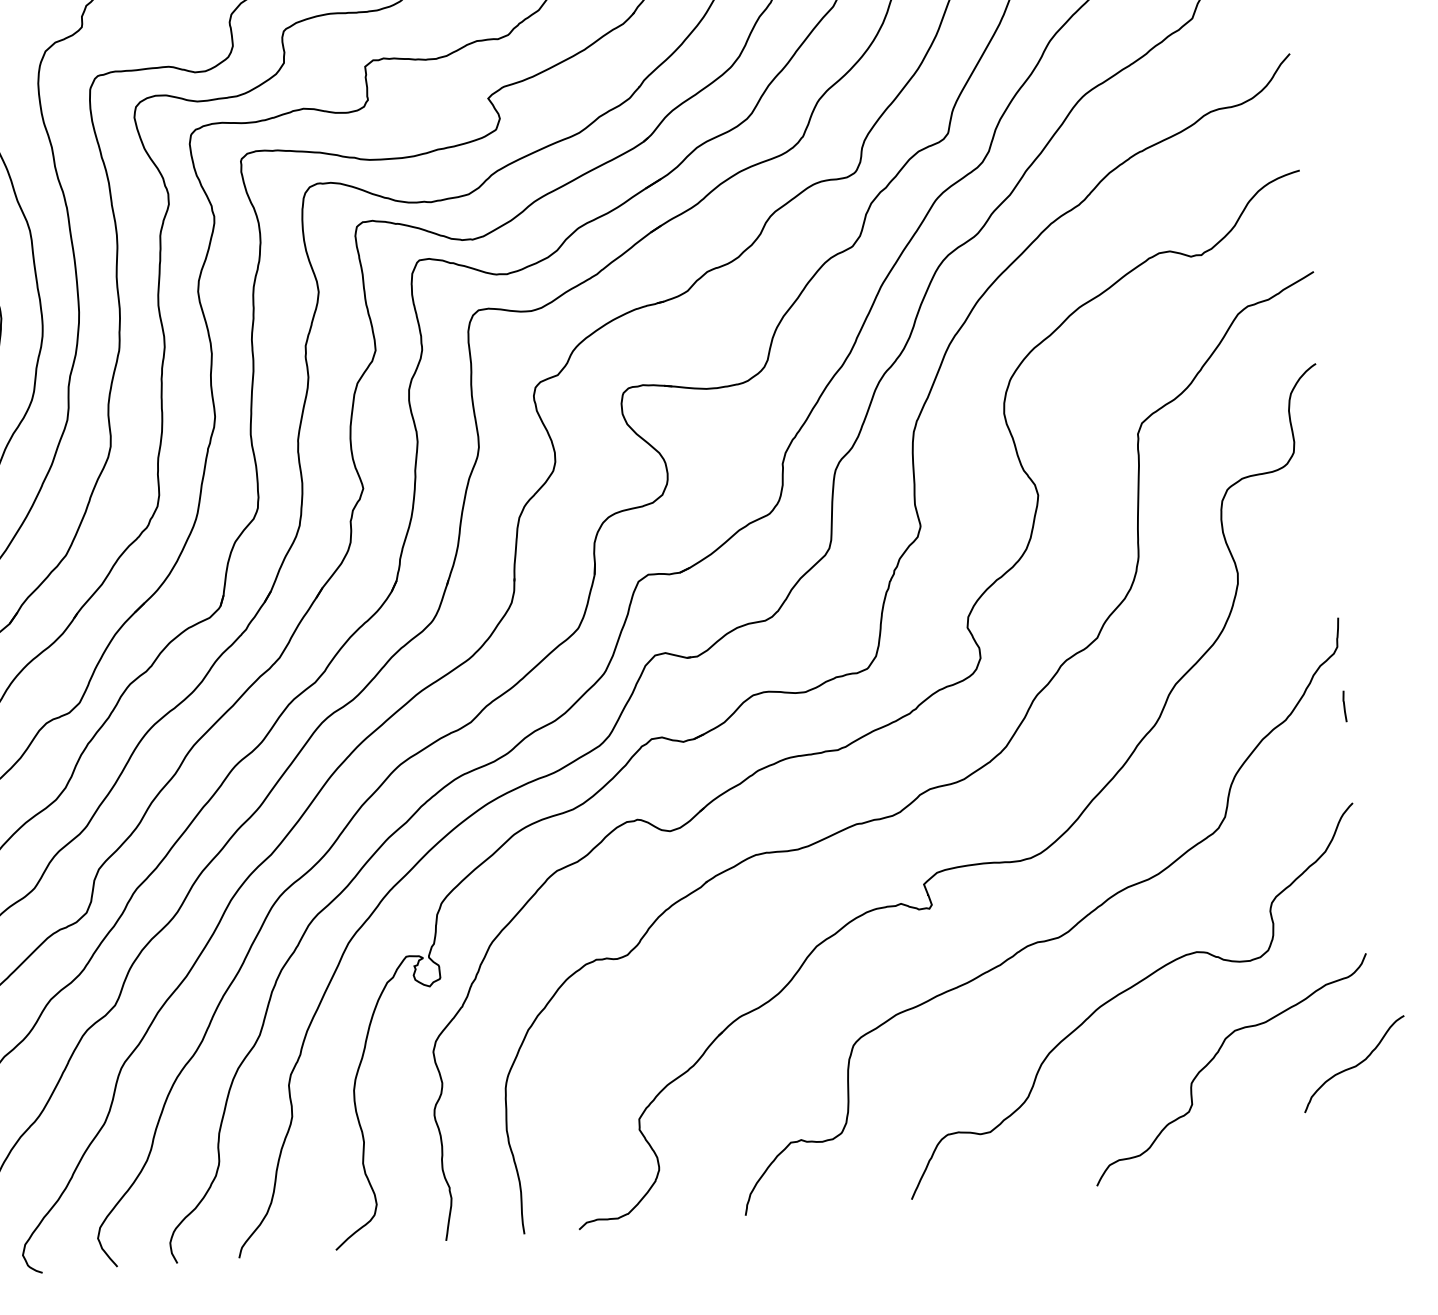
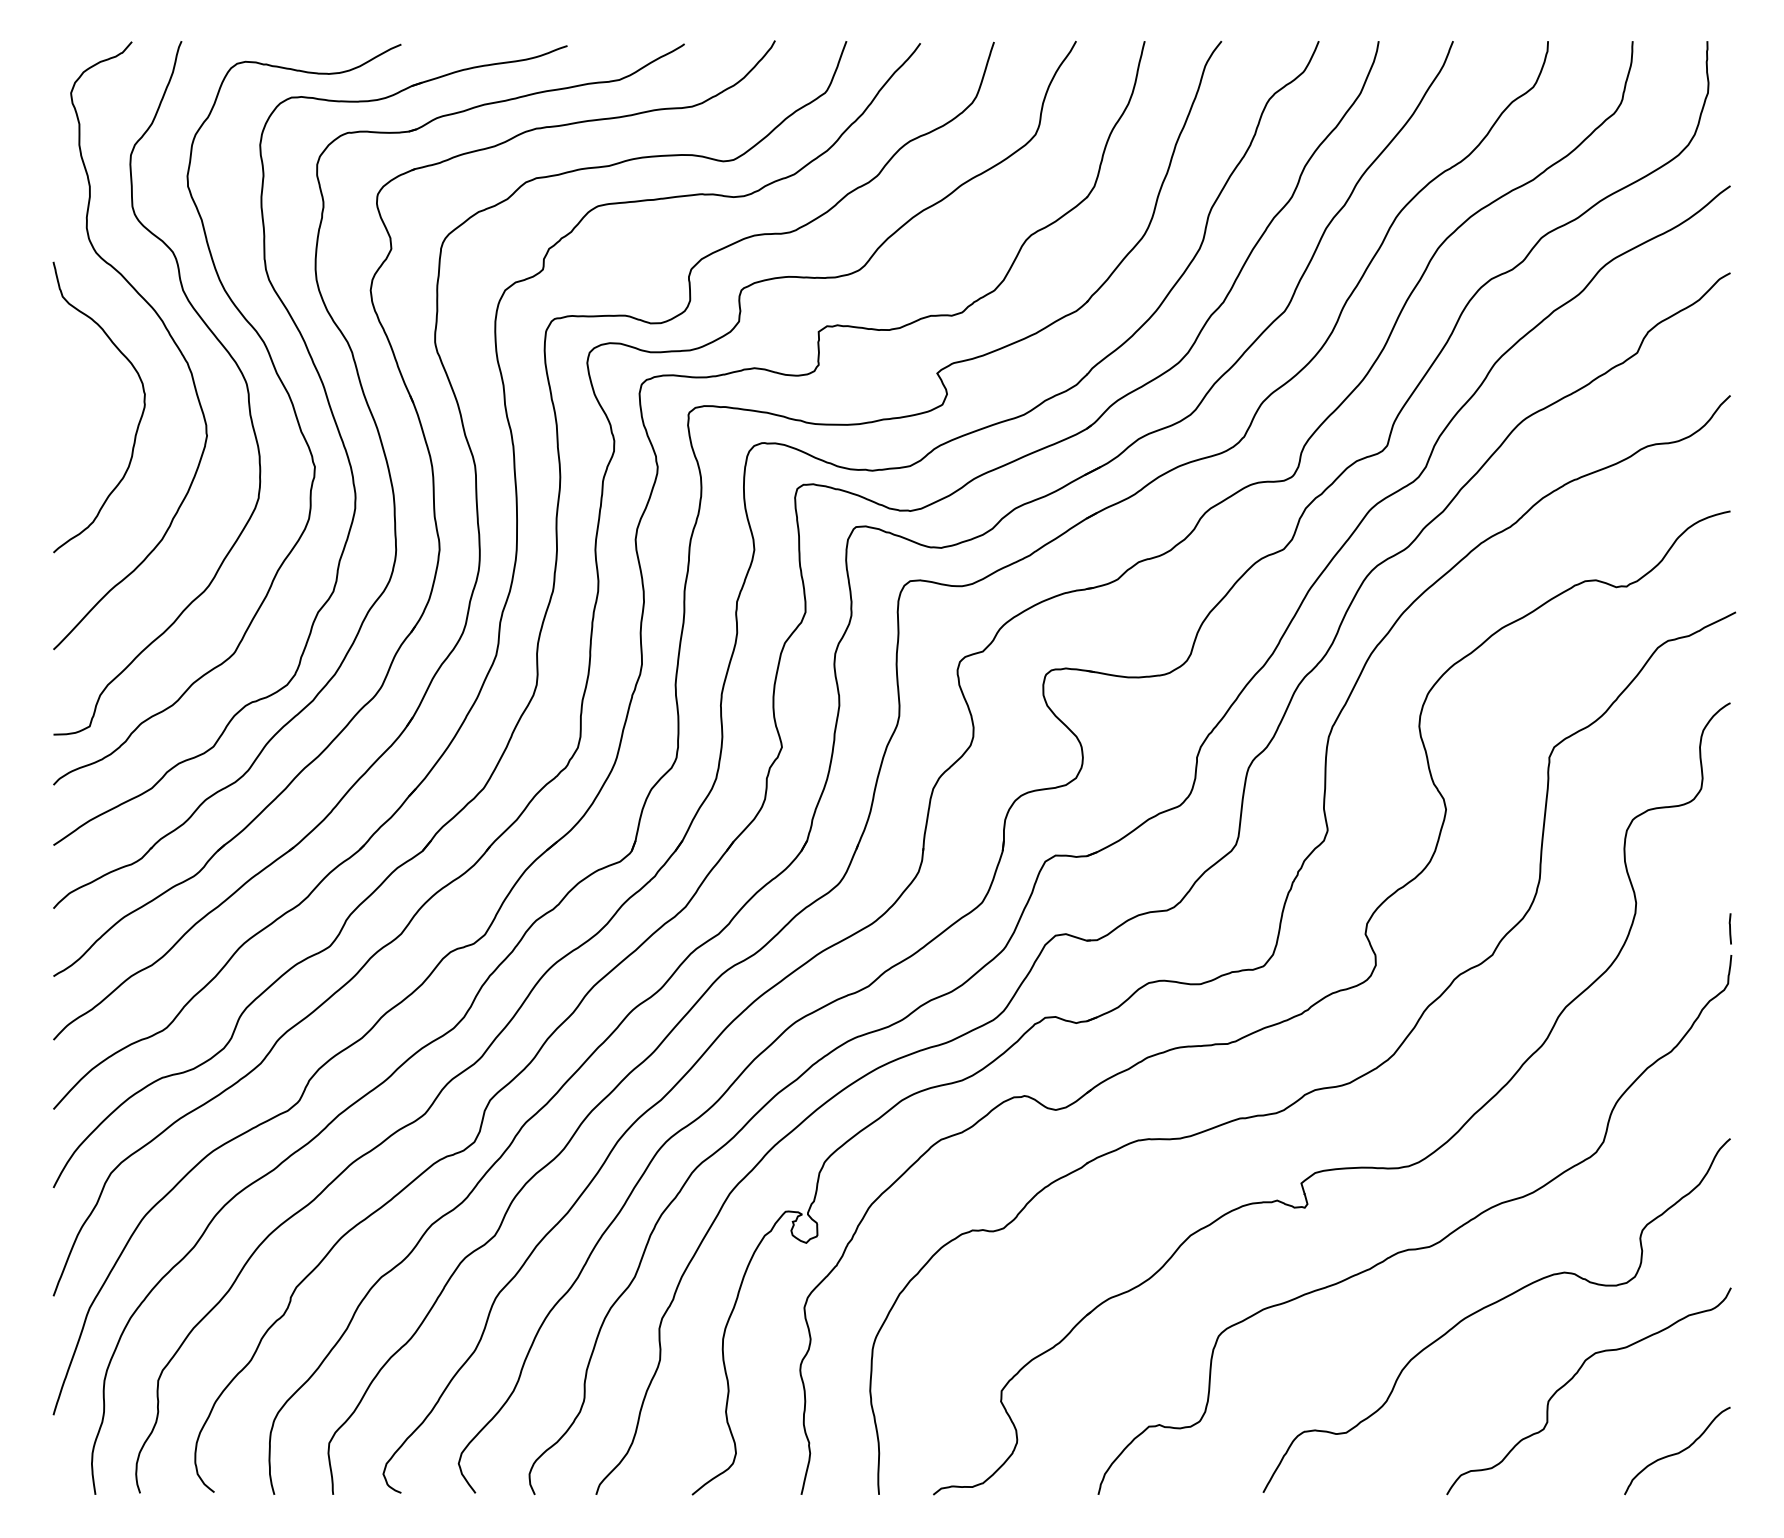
line: (1343, 706) -> (1729, 928), moved
curve: (1354, 1065) -> (1677, 1452), moved

